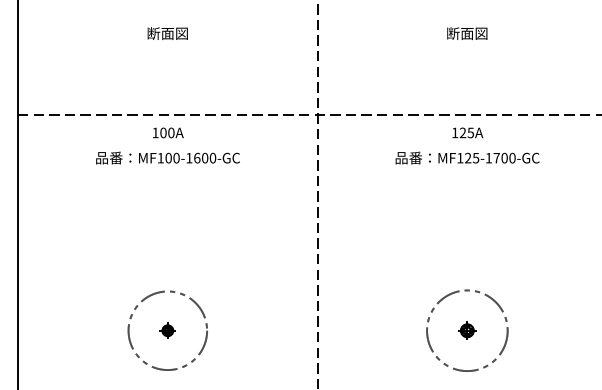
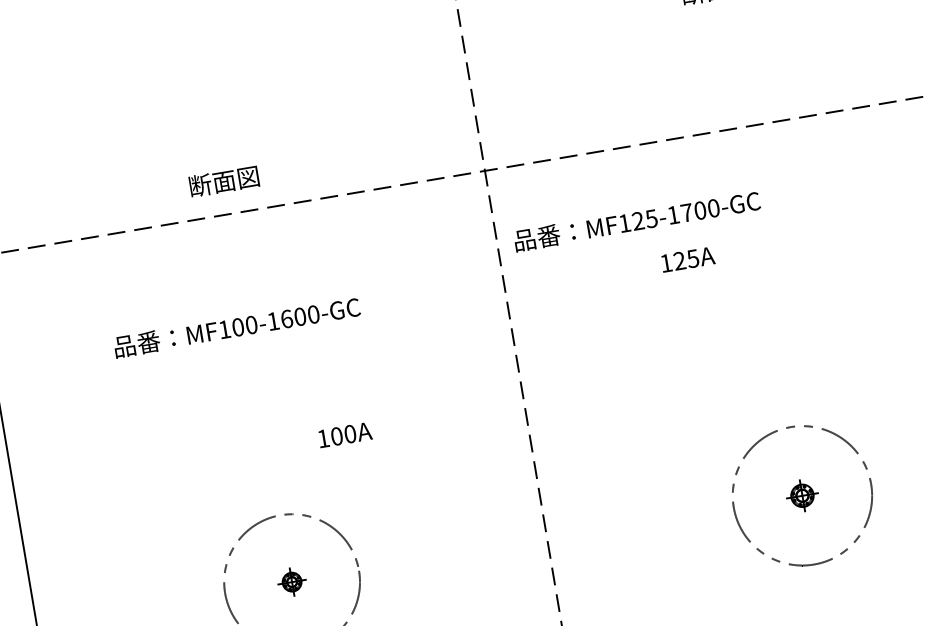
text: (167, 33) -> (223, 181), moved
text: (168, 132) -> (345, 434), moved
text: (467, 132) -> (687, 258), moved
text: (167, 157) -> (235, 326), moved
text: (467, 157) -> (636, 220), moved

